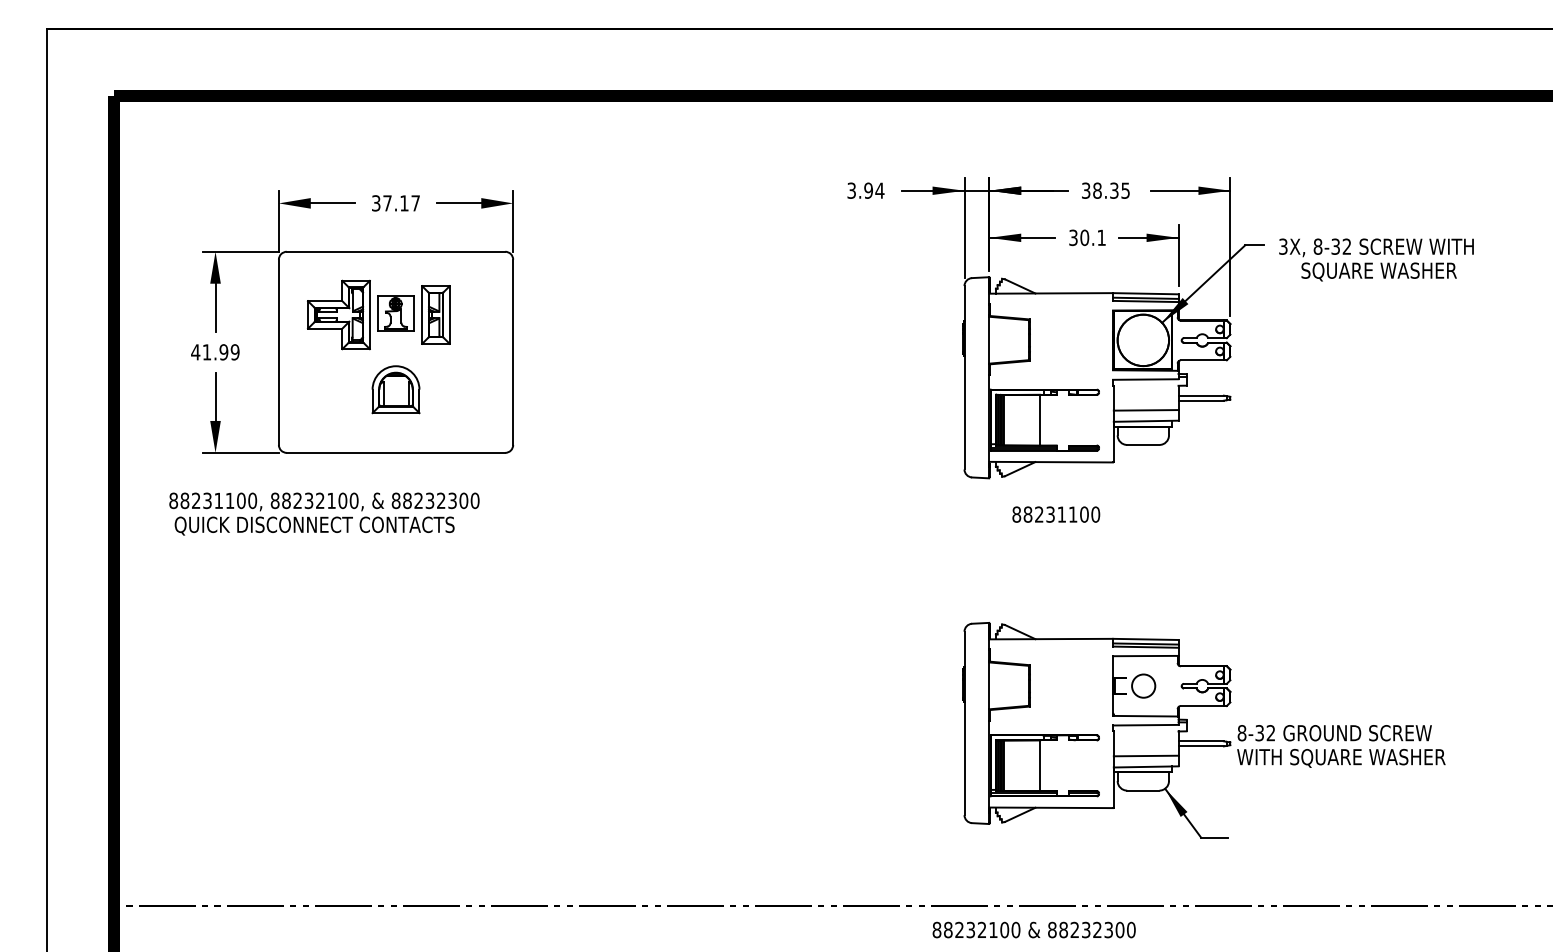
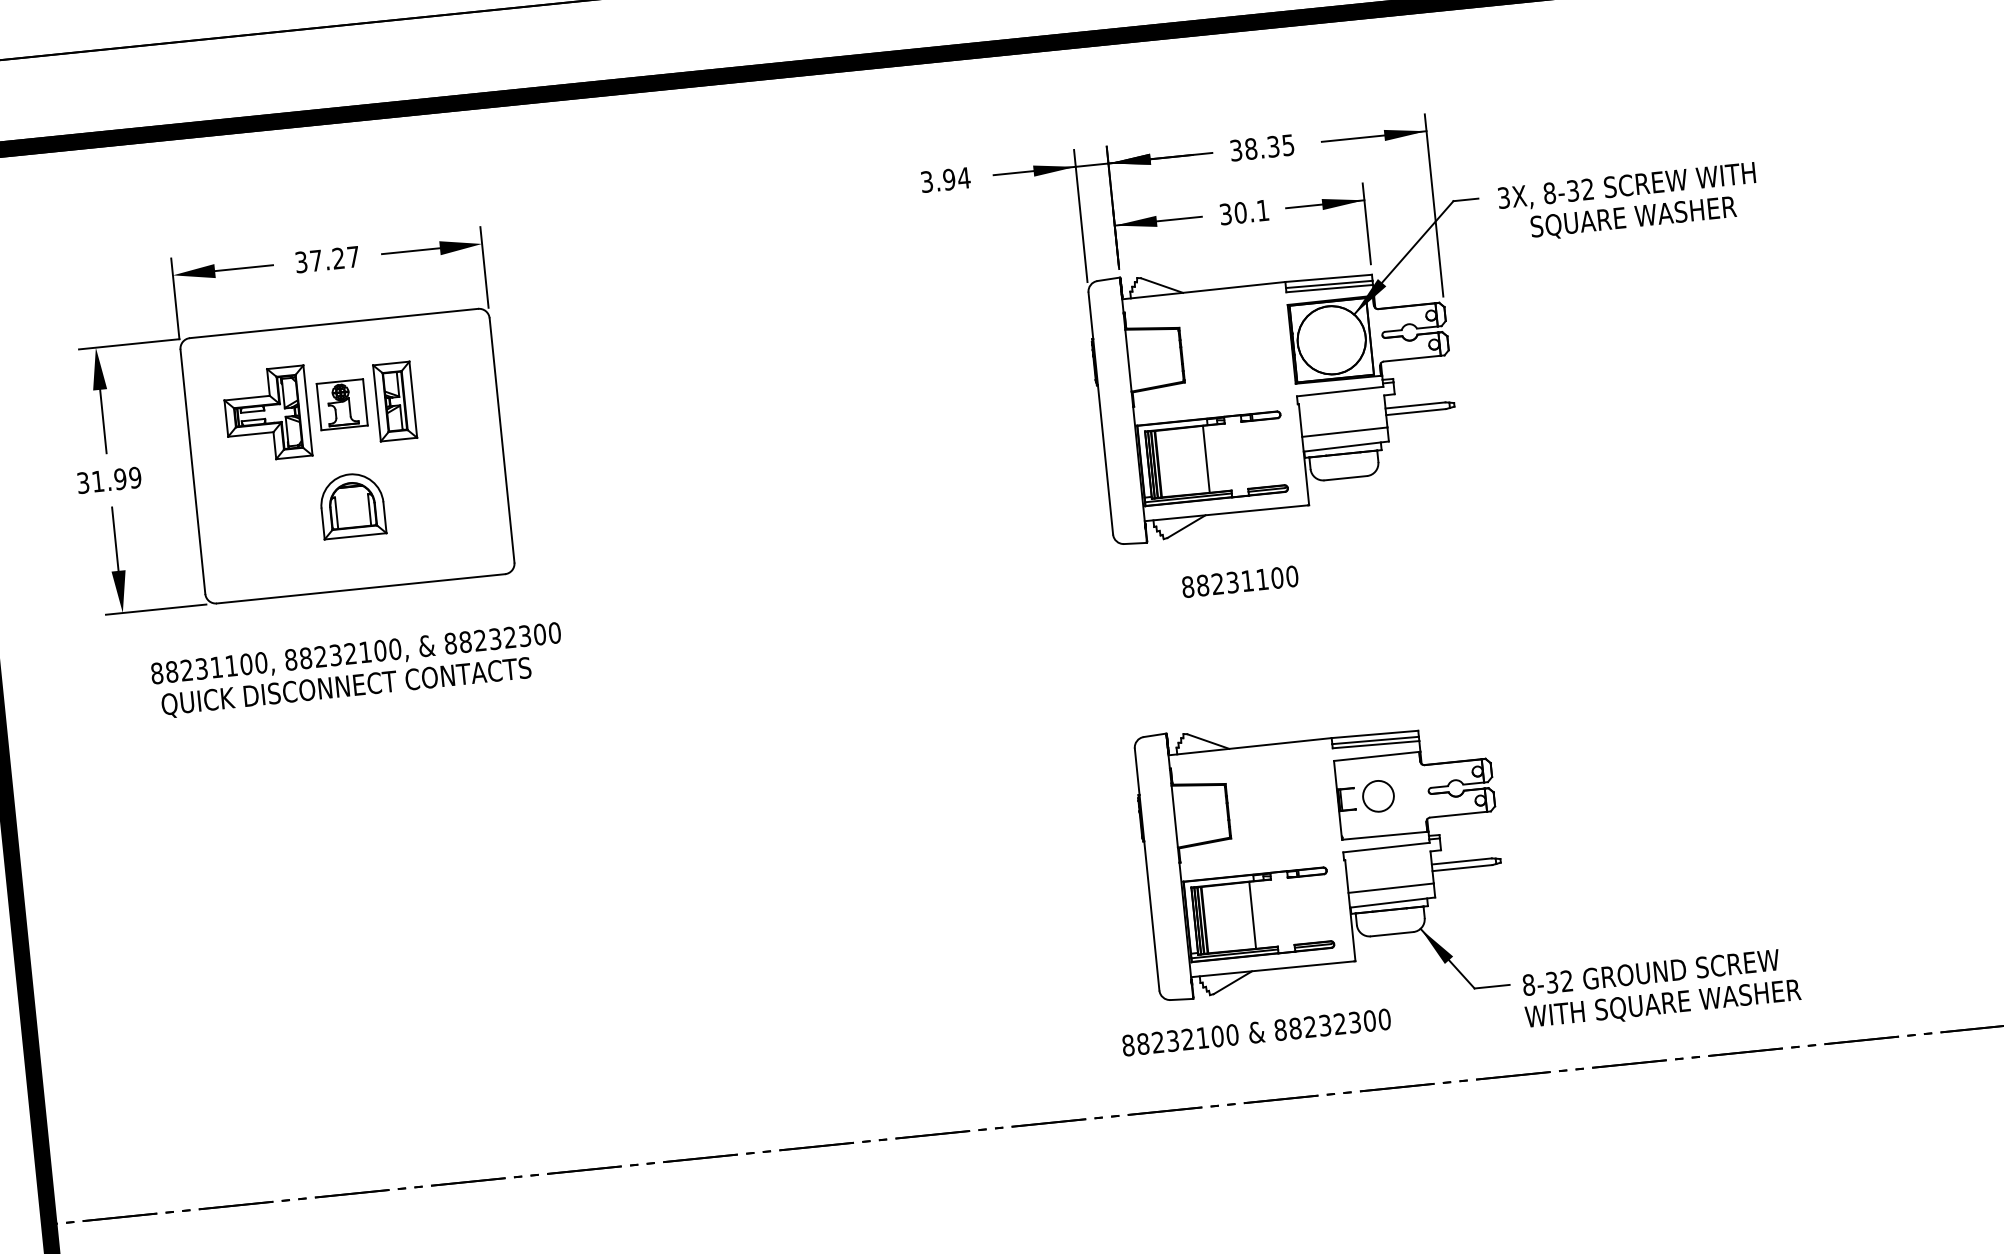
text: (404, 203) -> (338, 258), 37.17 -> 37.27
text: (195, 352) -> (82, 483), 41.99 -> 31.99
text: (324, 513) -> (357, 669), moved
text: (1341, 746) -> (1661, 989), moved
text: (1033, 929) -> (1255, 1031), moved

